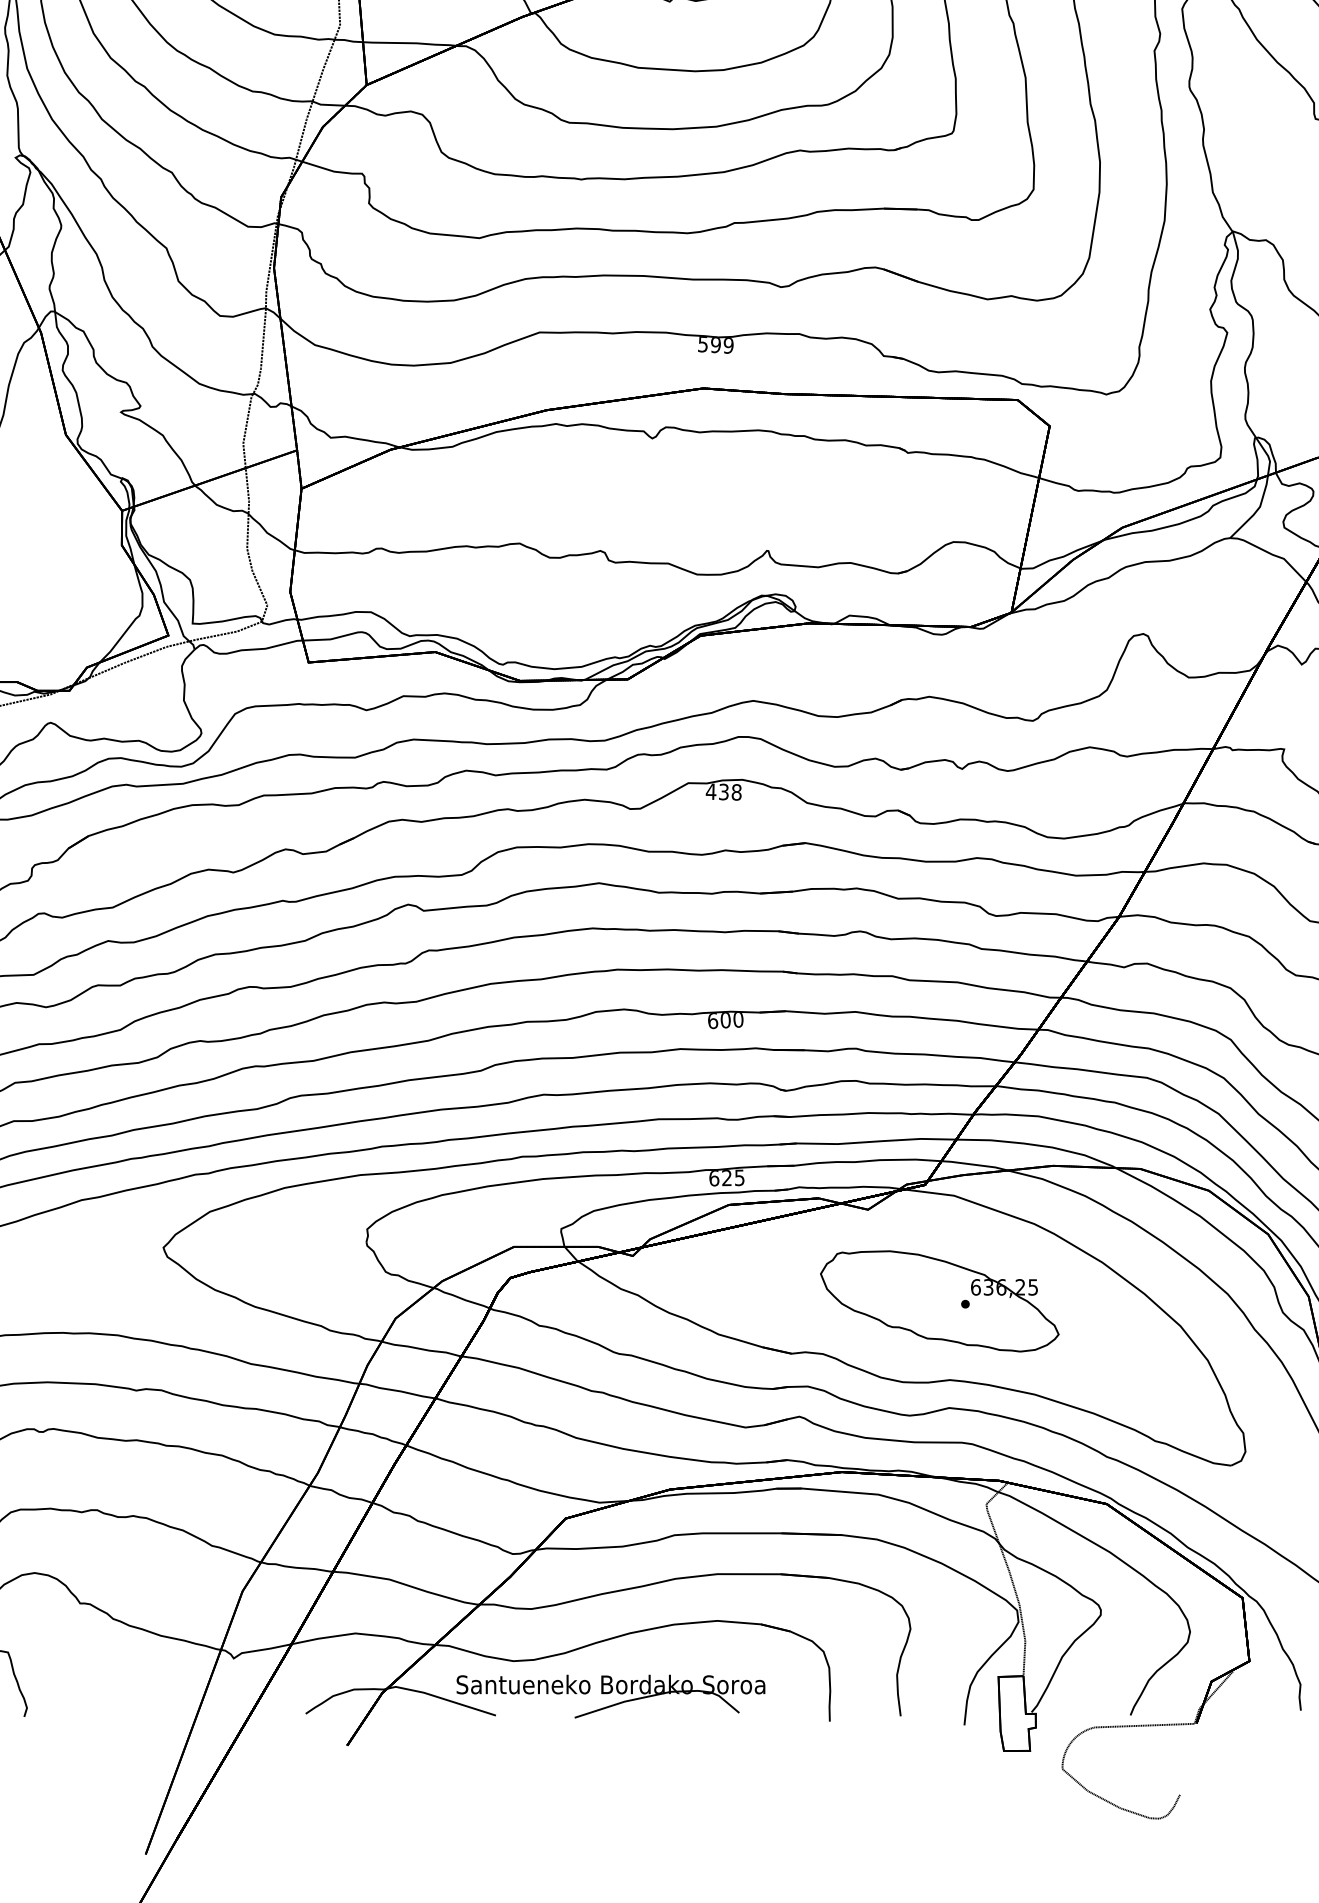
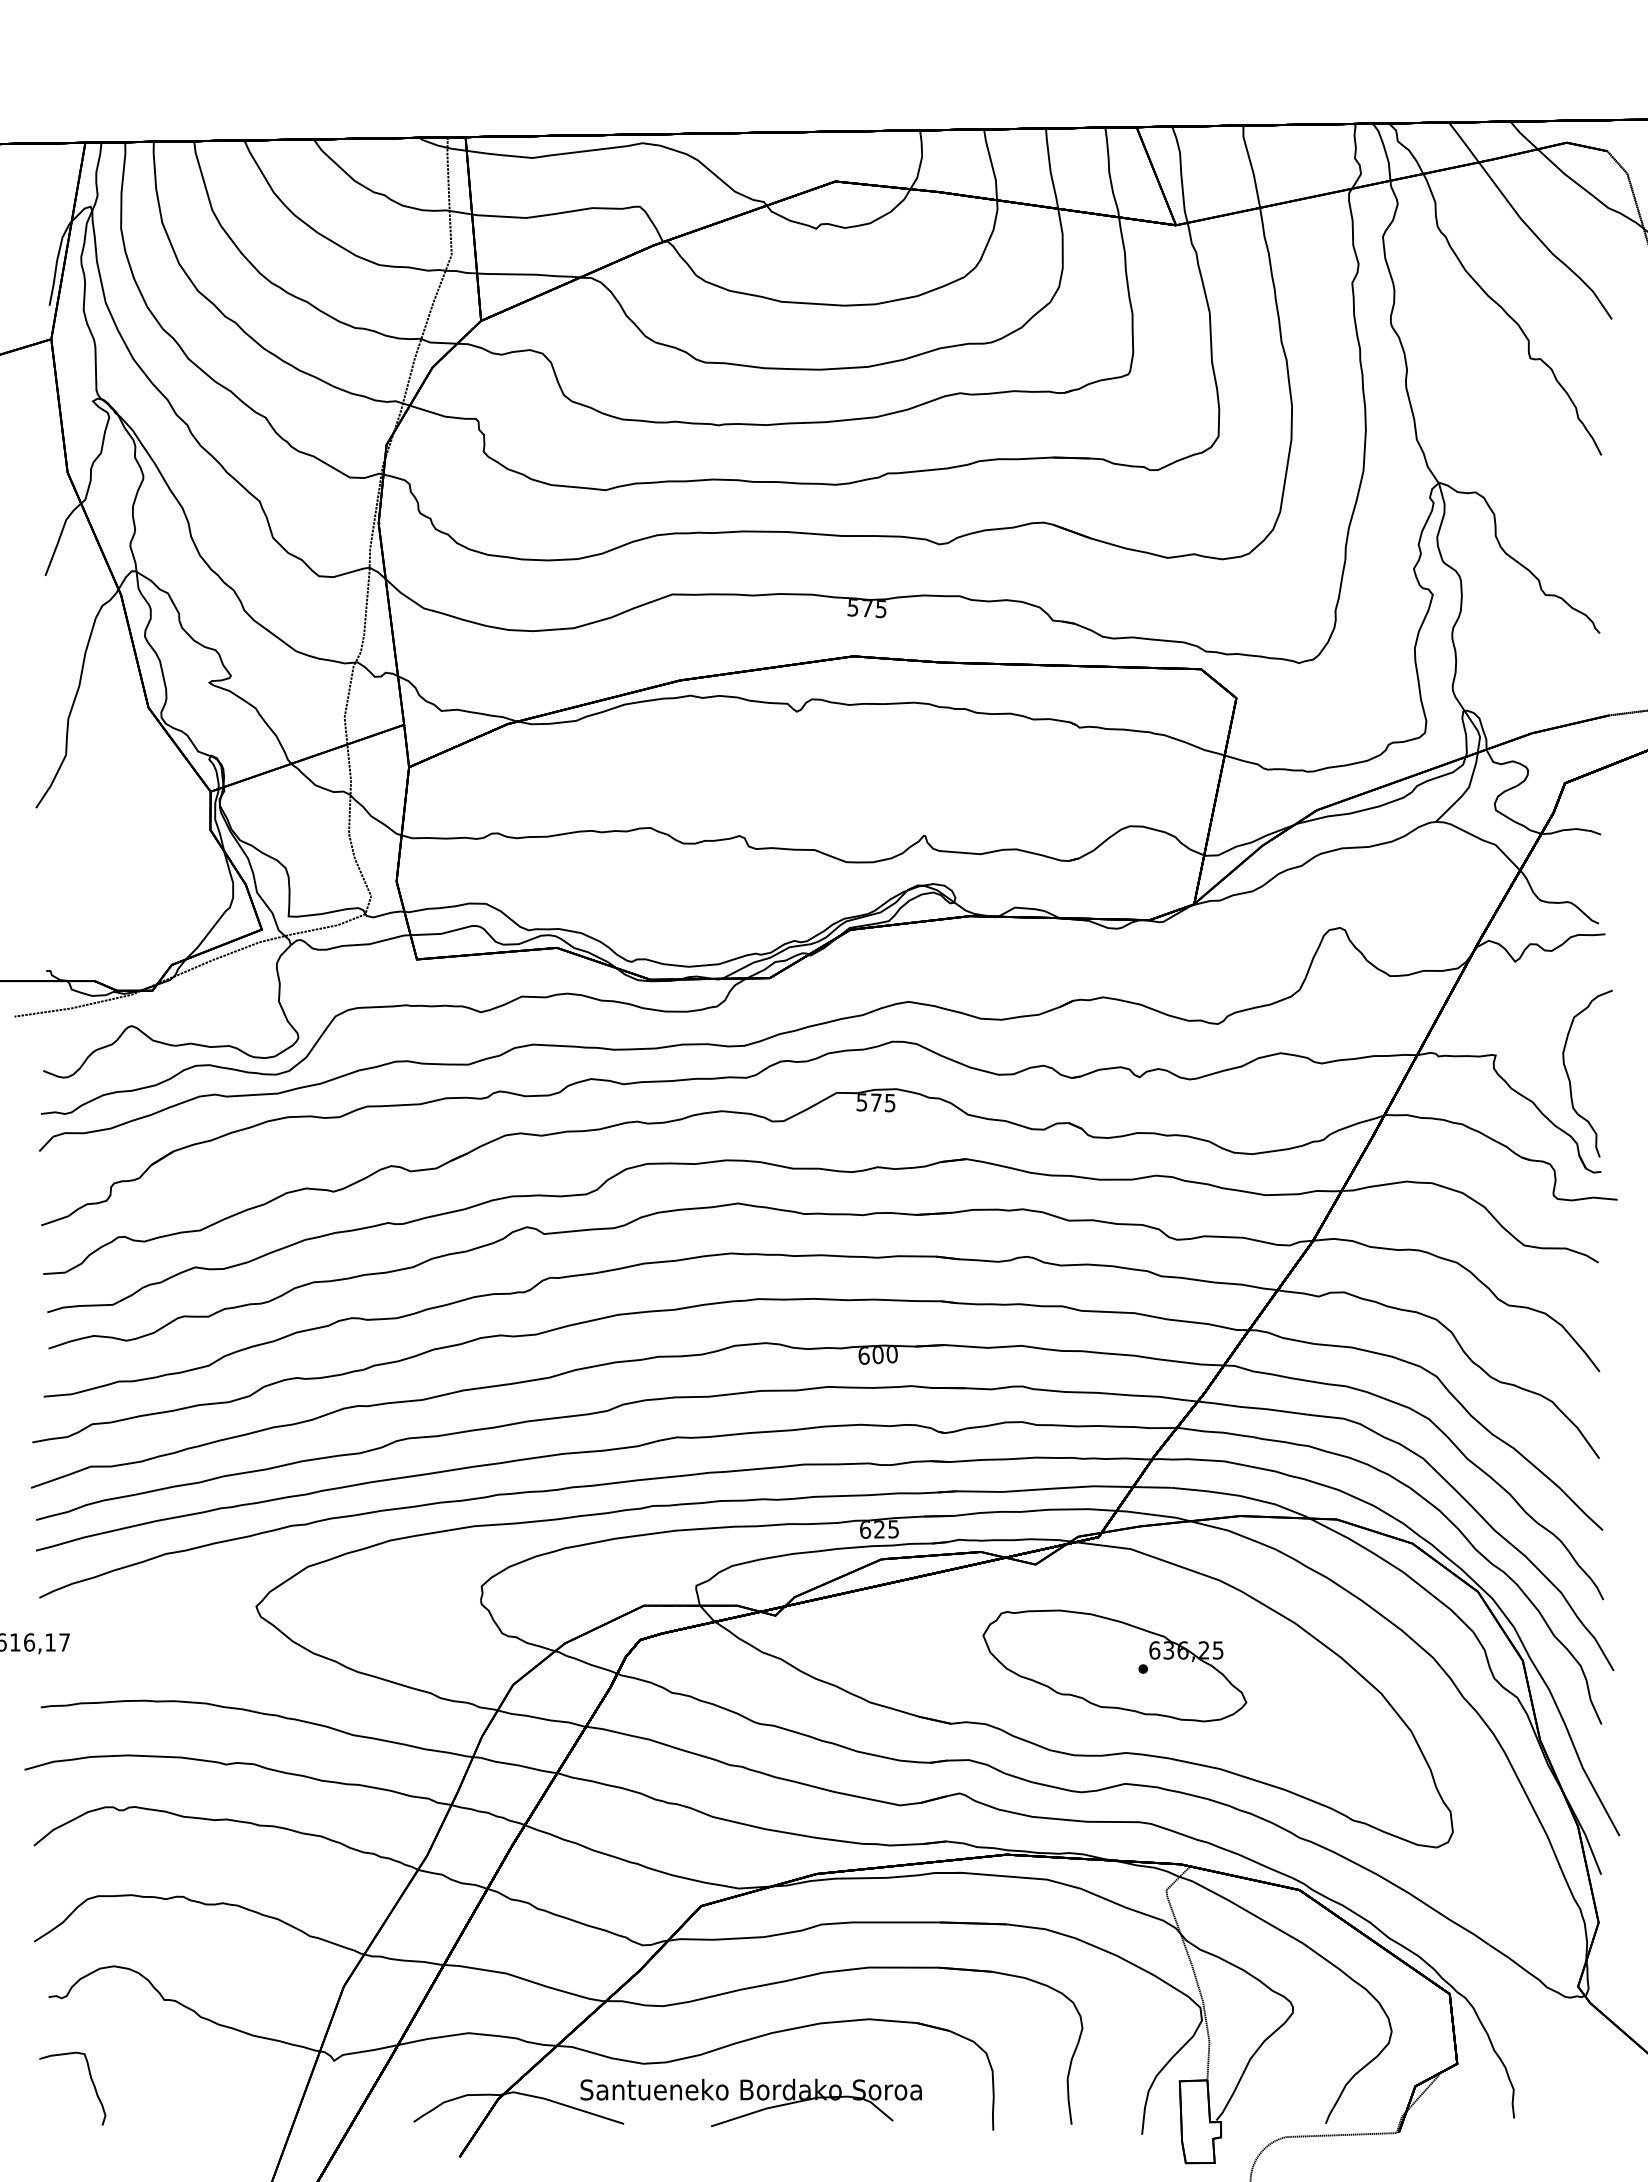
text: (721, 345) -> (873, 608), 599 -> 575
text: (723, 791) -> (875, 1102), 438 -> 575

